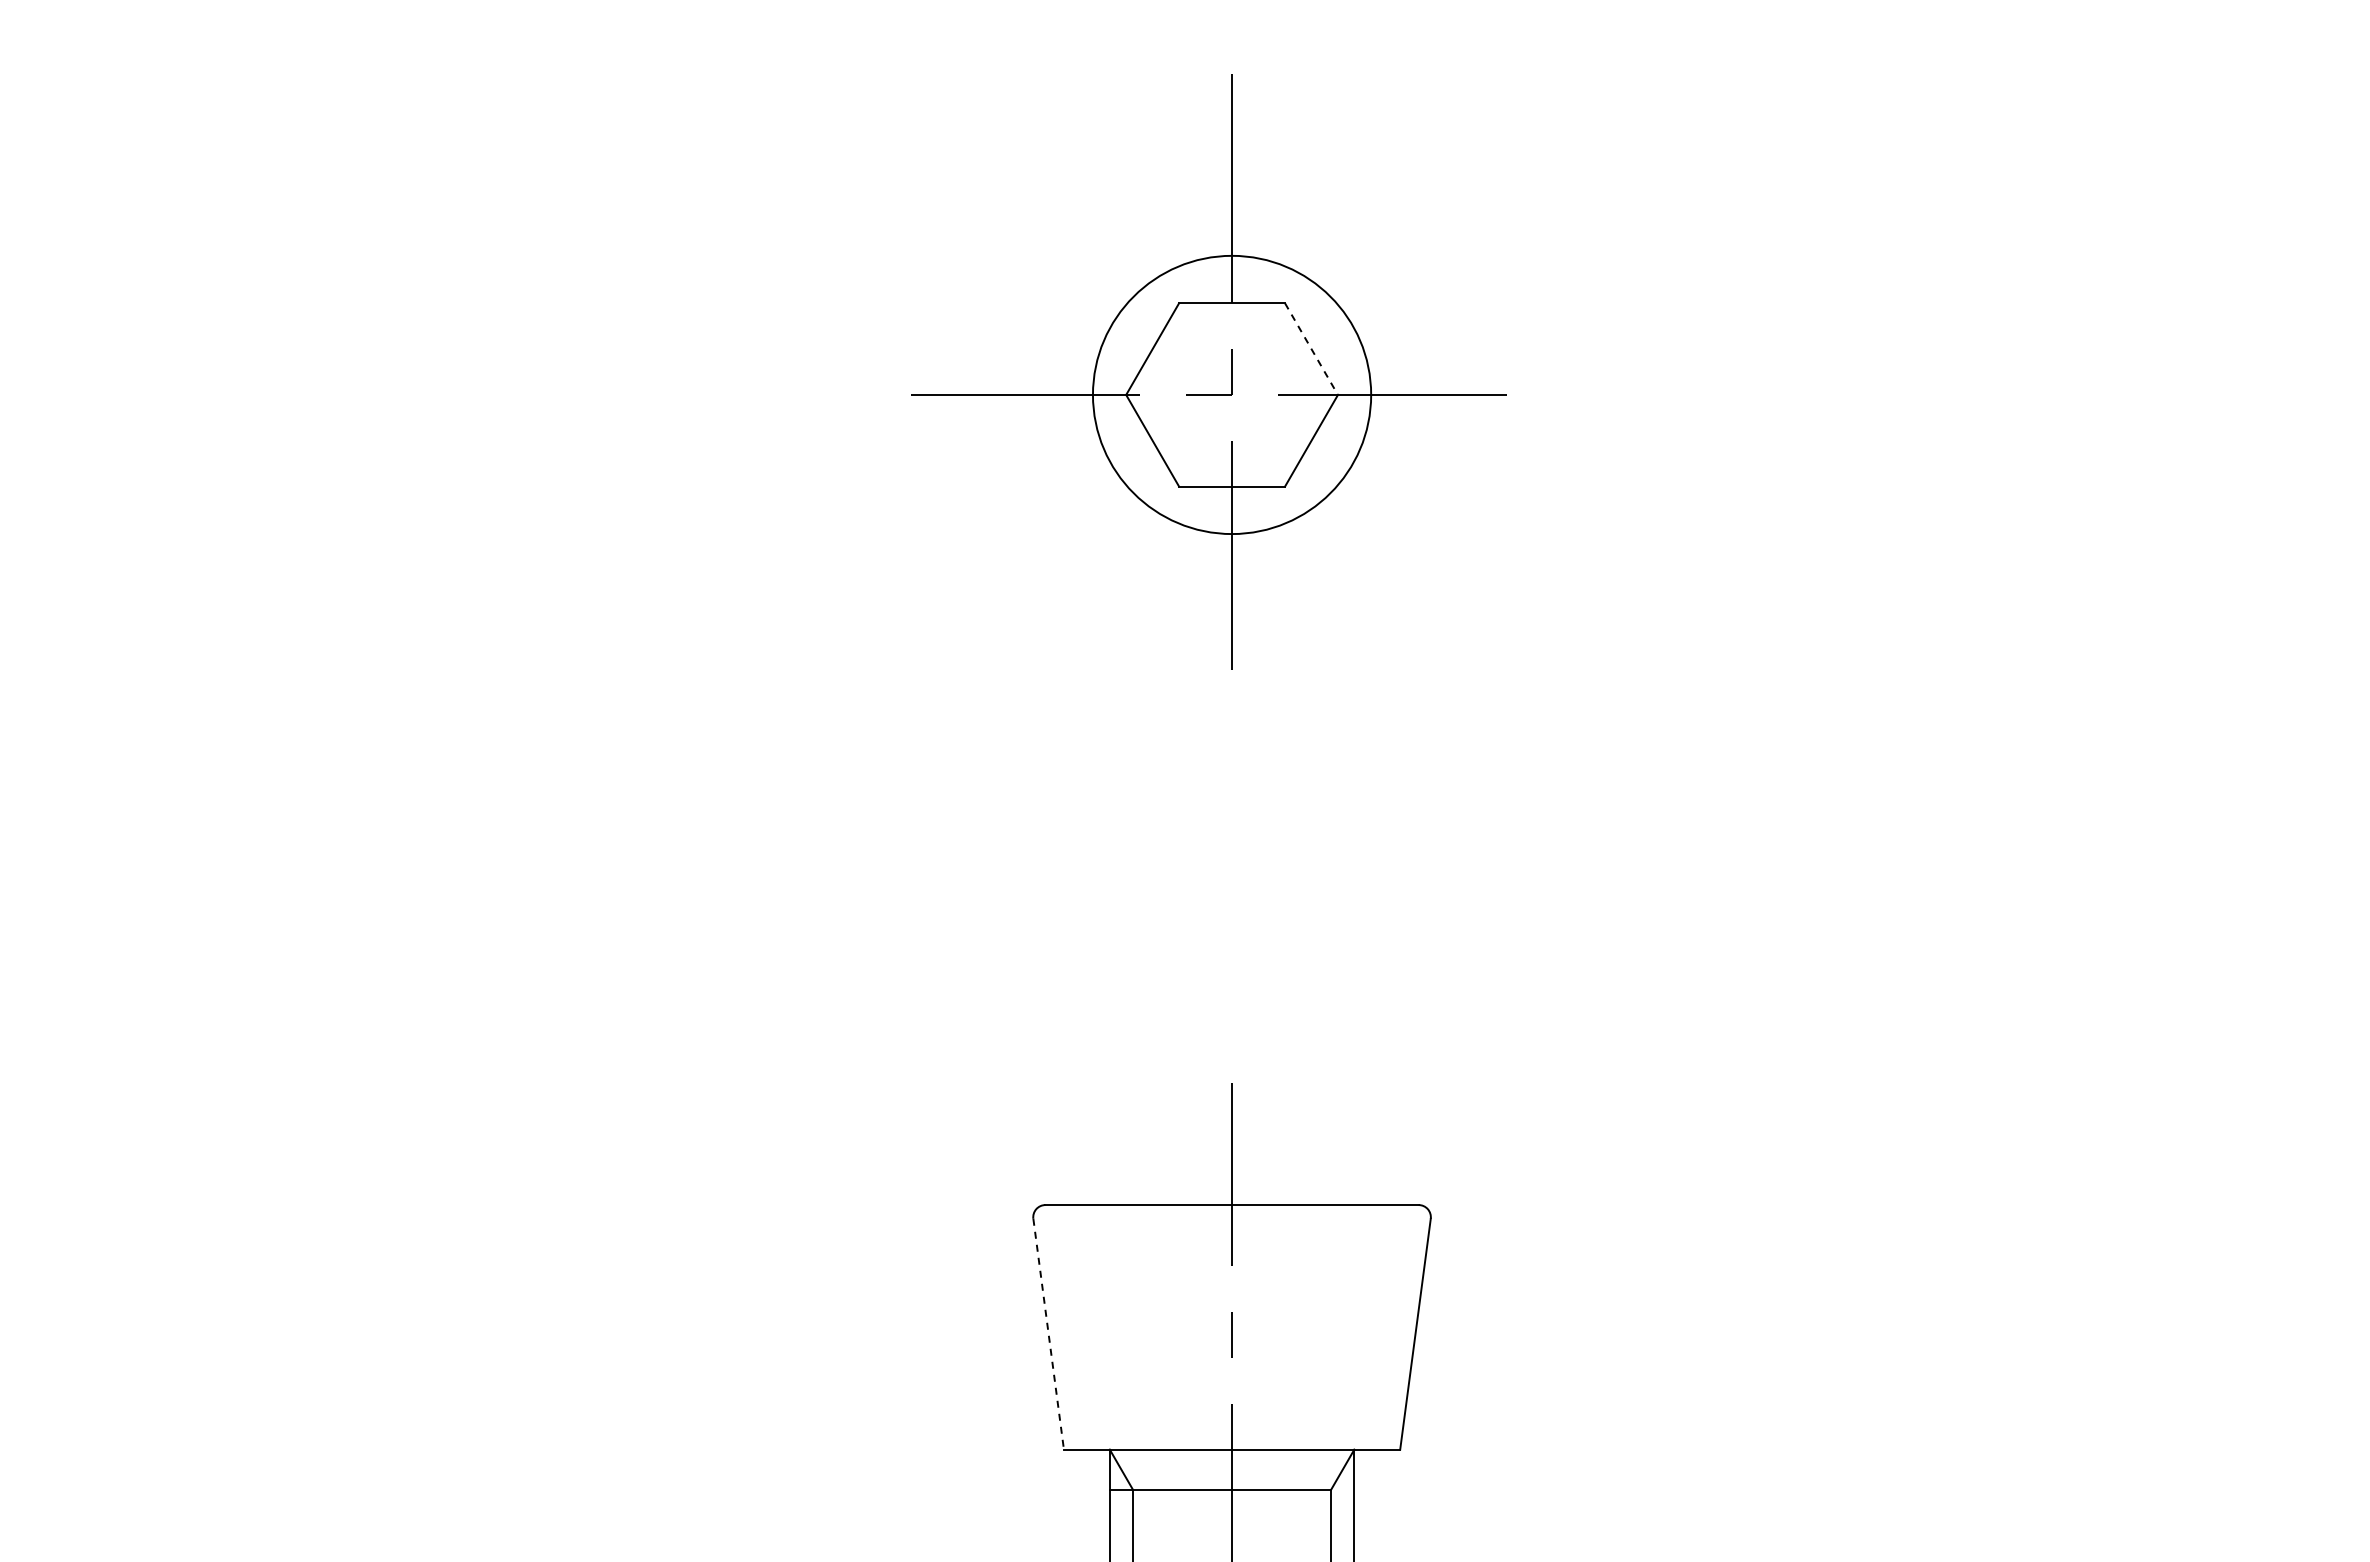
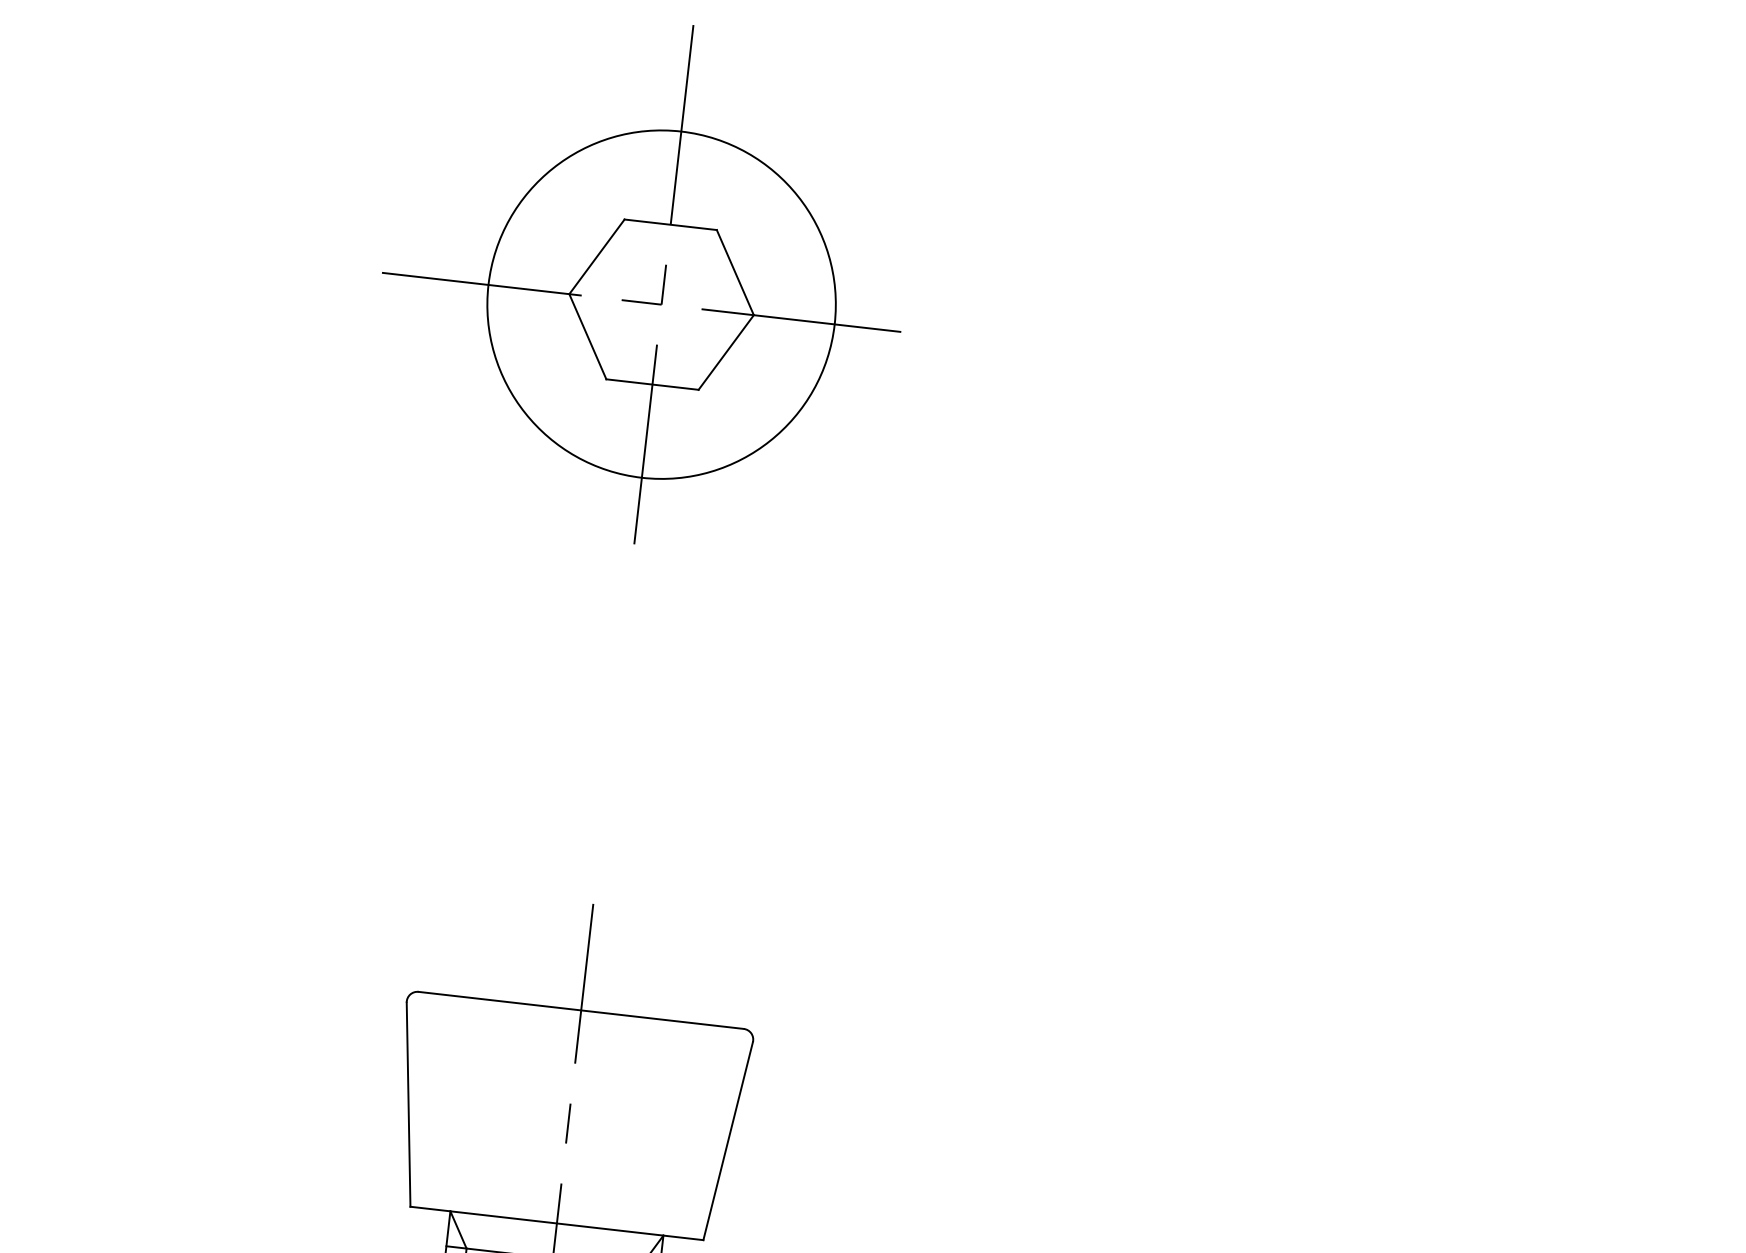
line: (1311, 349) -> (735, 272), dashed -> solid
circle: (1231, 394) -> (661, 304), size x1.43
line: (1048, 1334) -> (408, 1104), dashed -> solid

